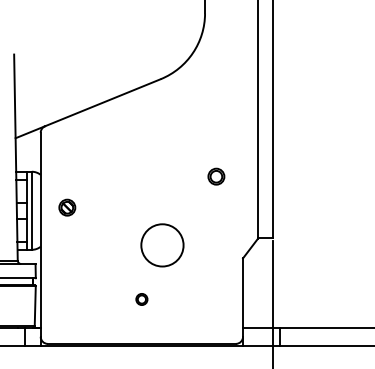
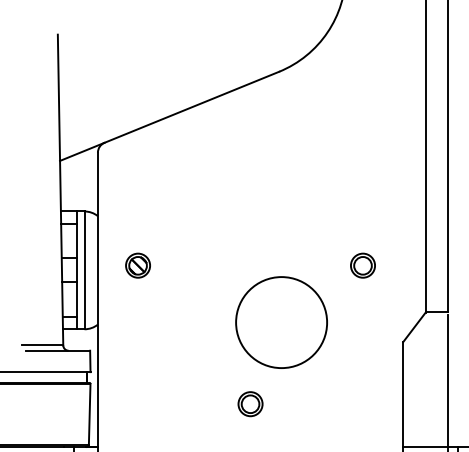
part: (216, 176) -> (363, 265), moved
circle: (162, 245) -> (281, 322), size x1.43
part: (141, 299) -> (249, 404), size x1.43

